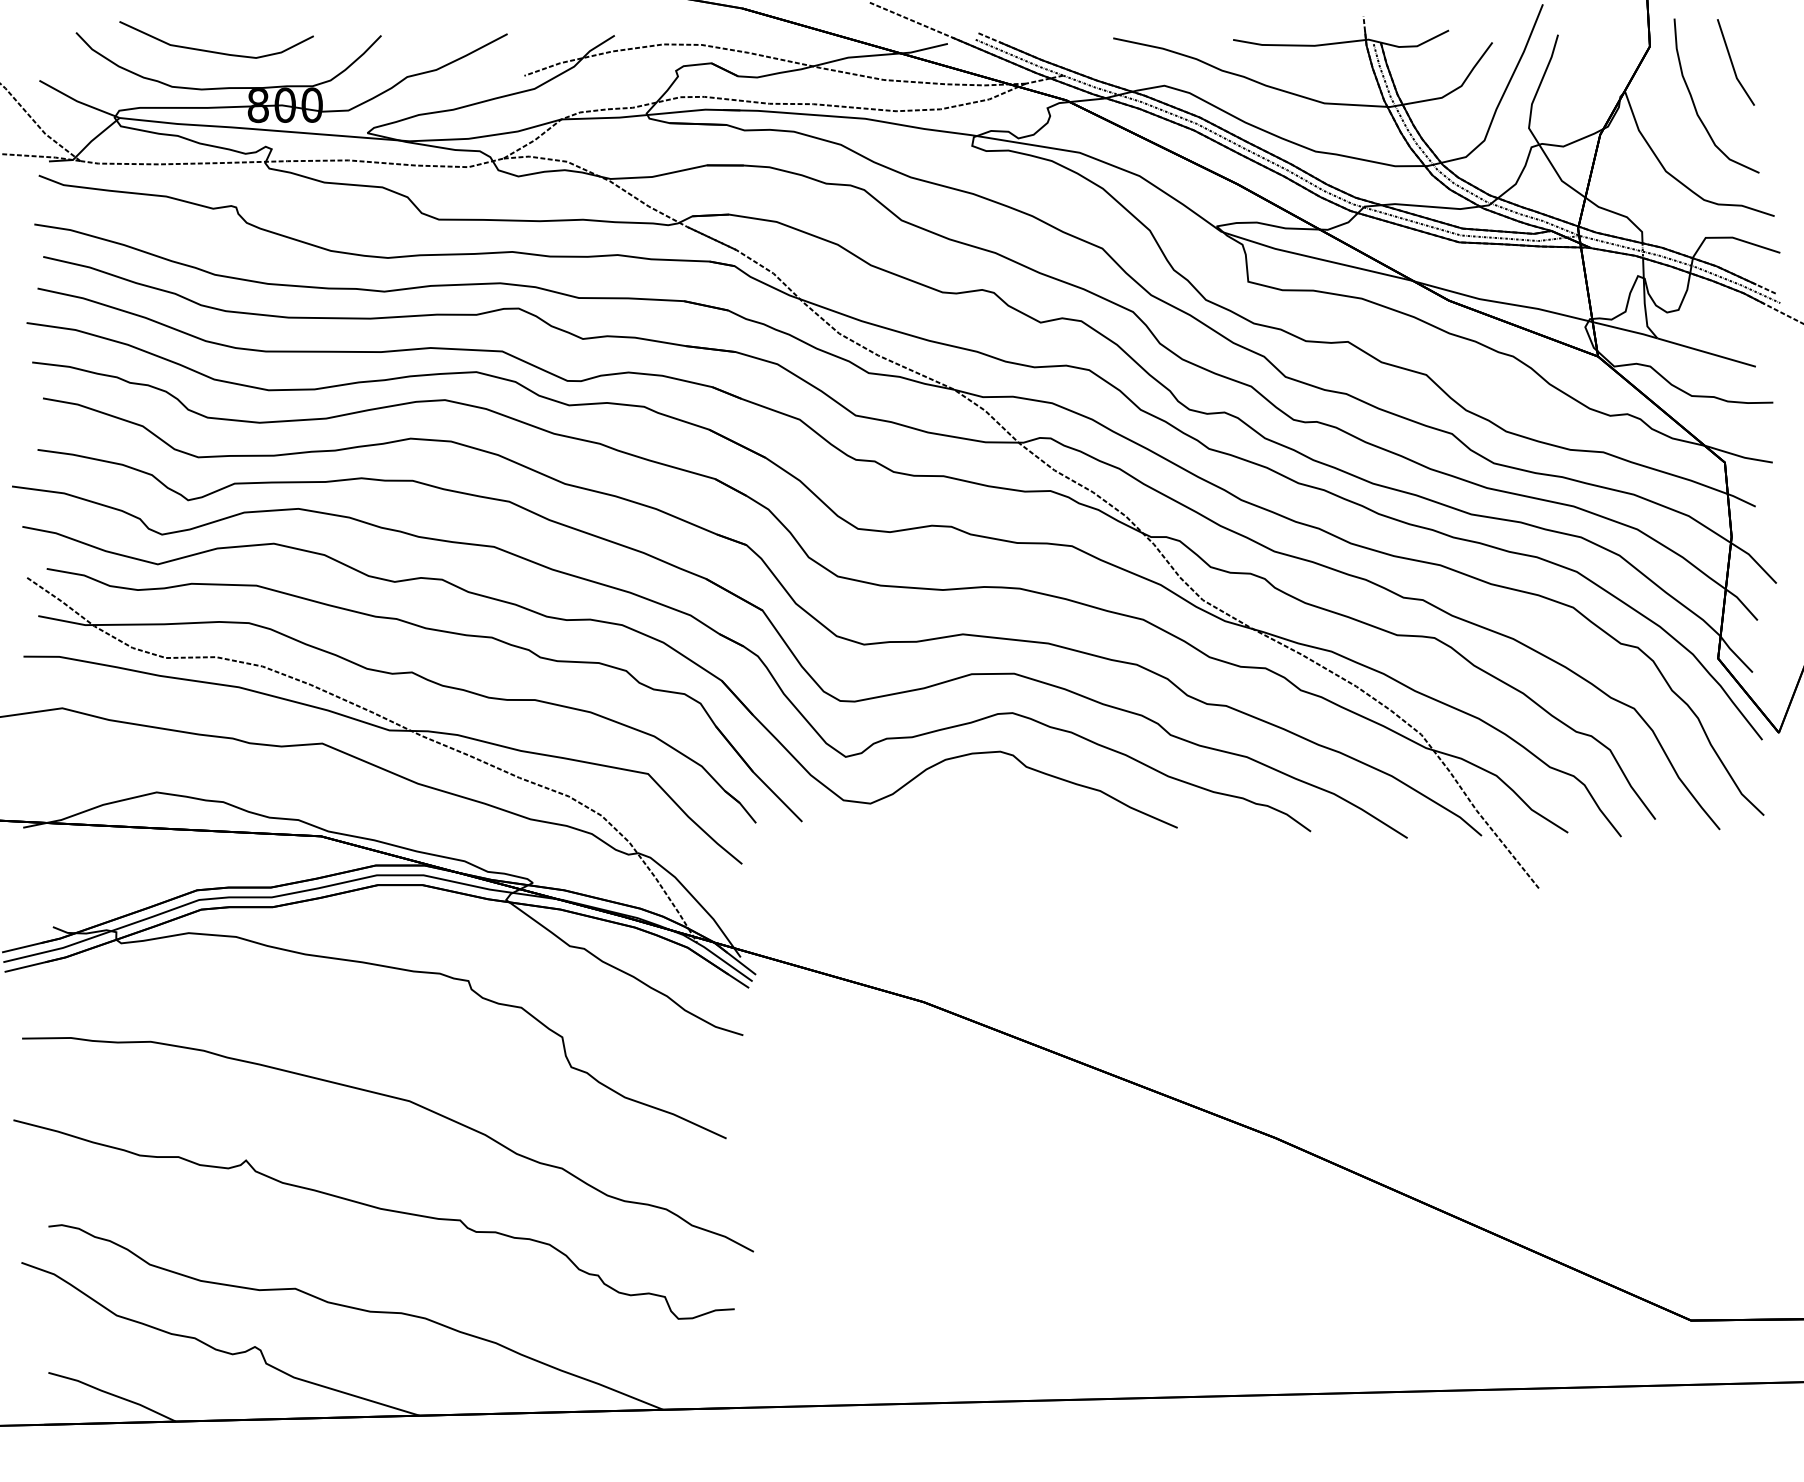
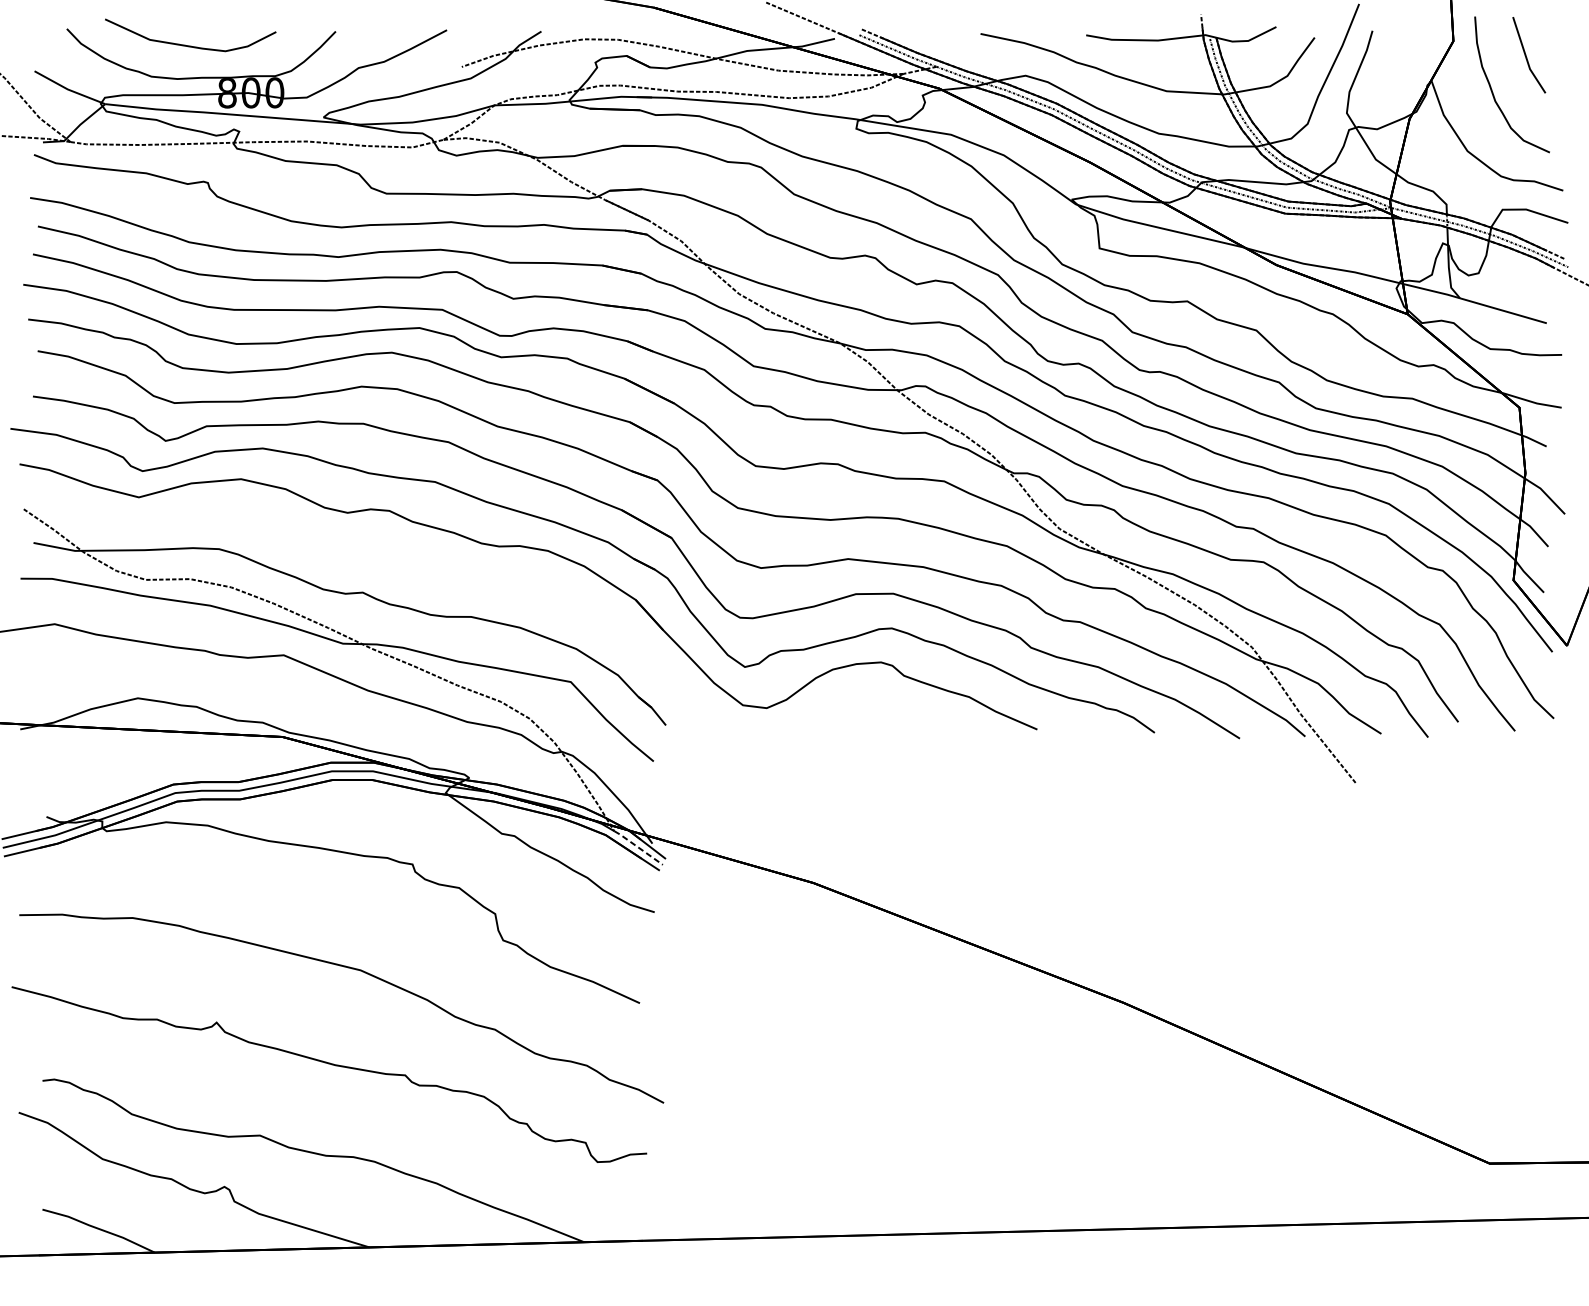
part: (437, 631) -> (385, 556), removed
line: (725, 961) -> (639, 847), solid -> dashed

